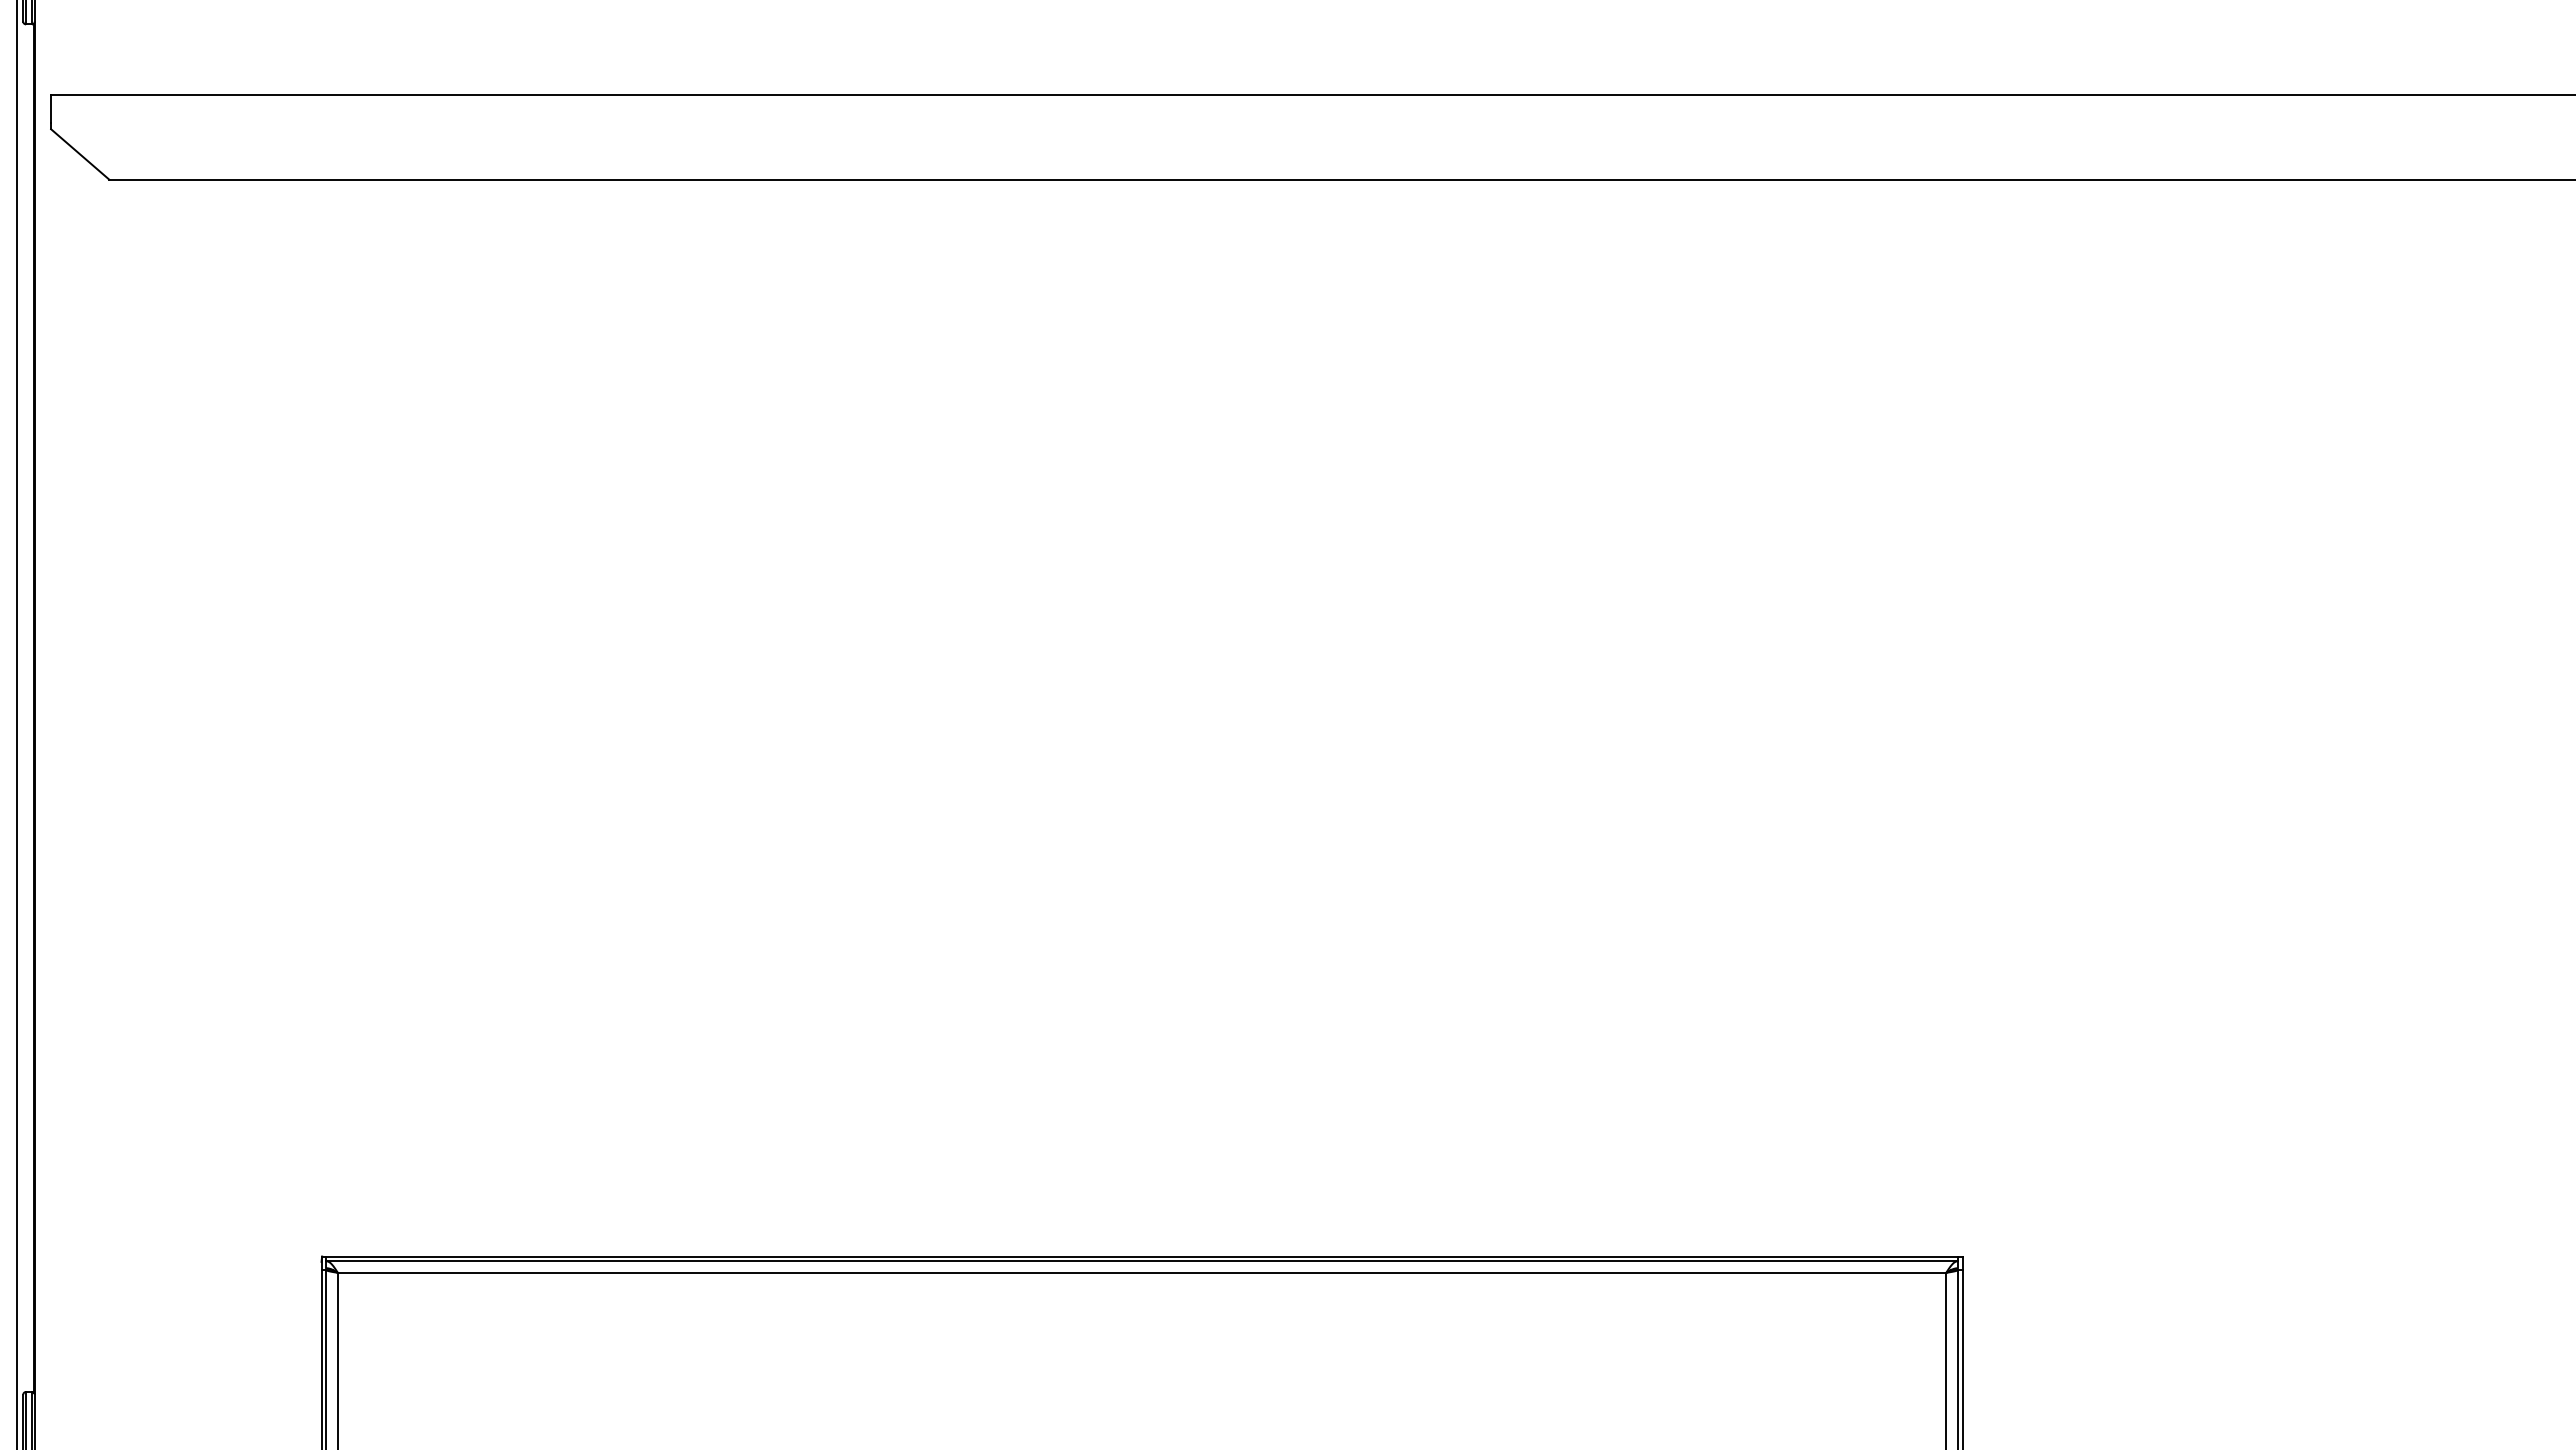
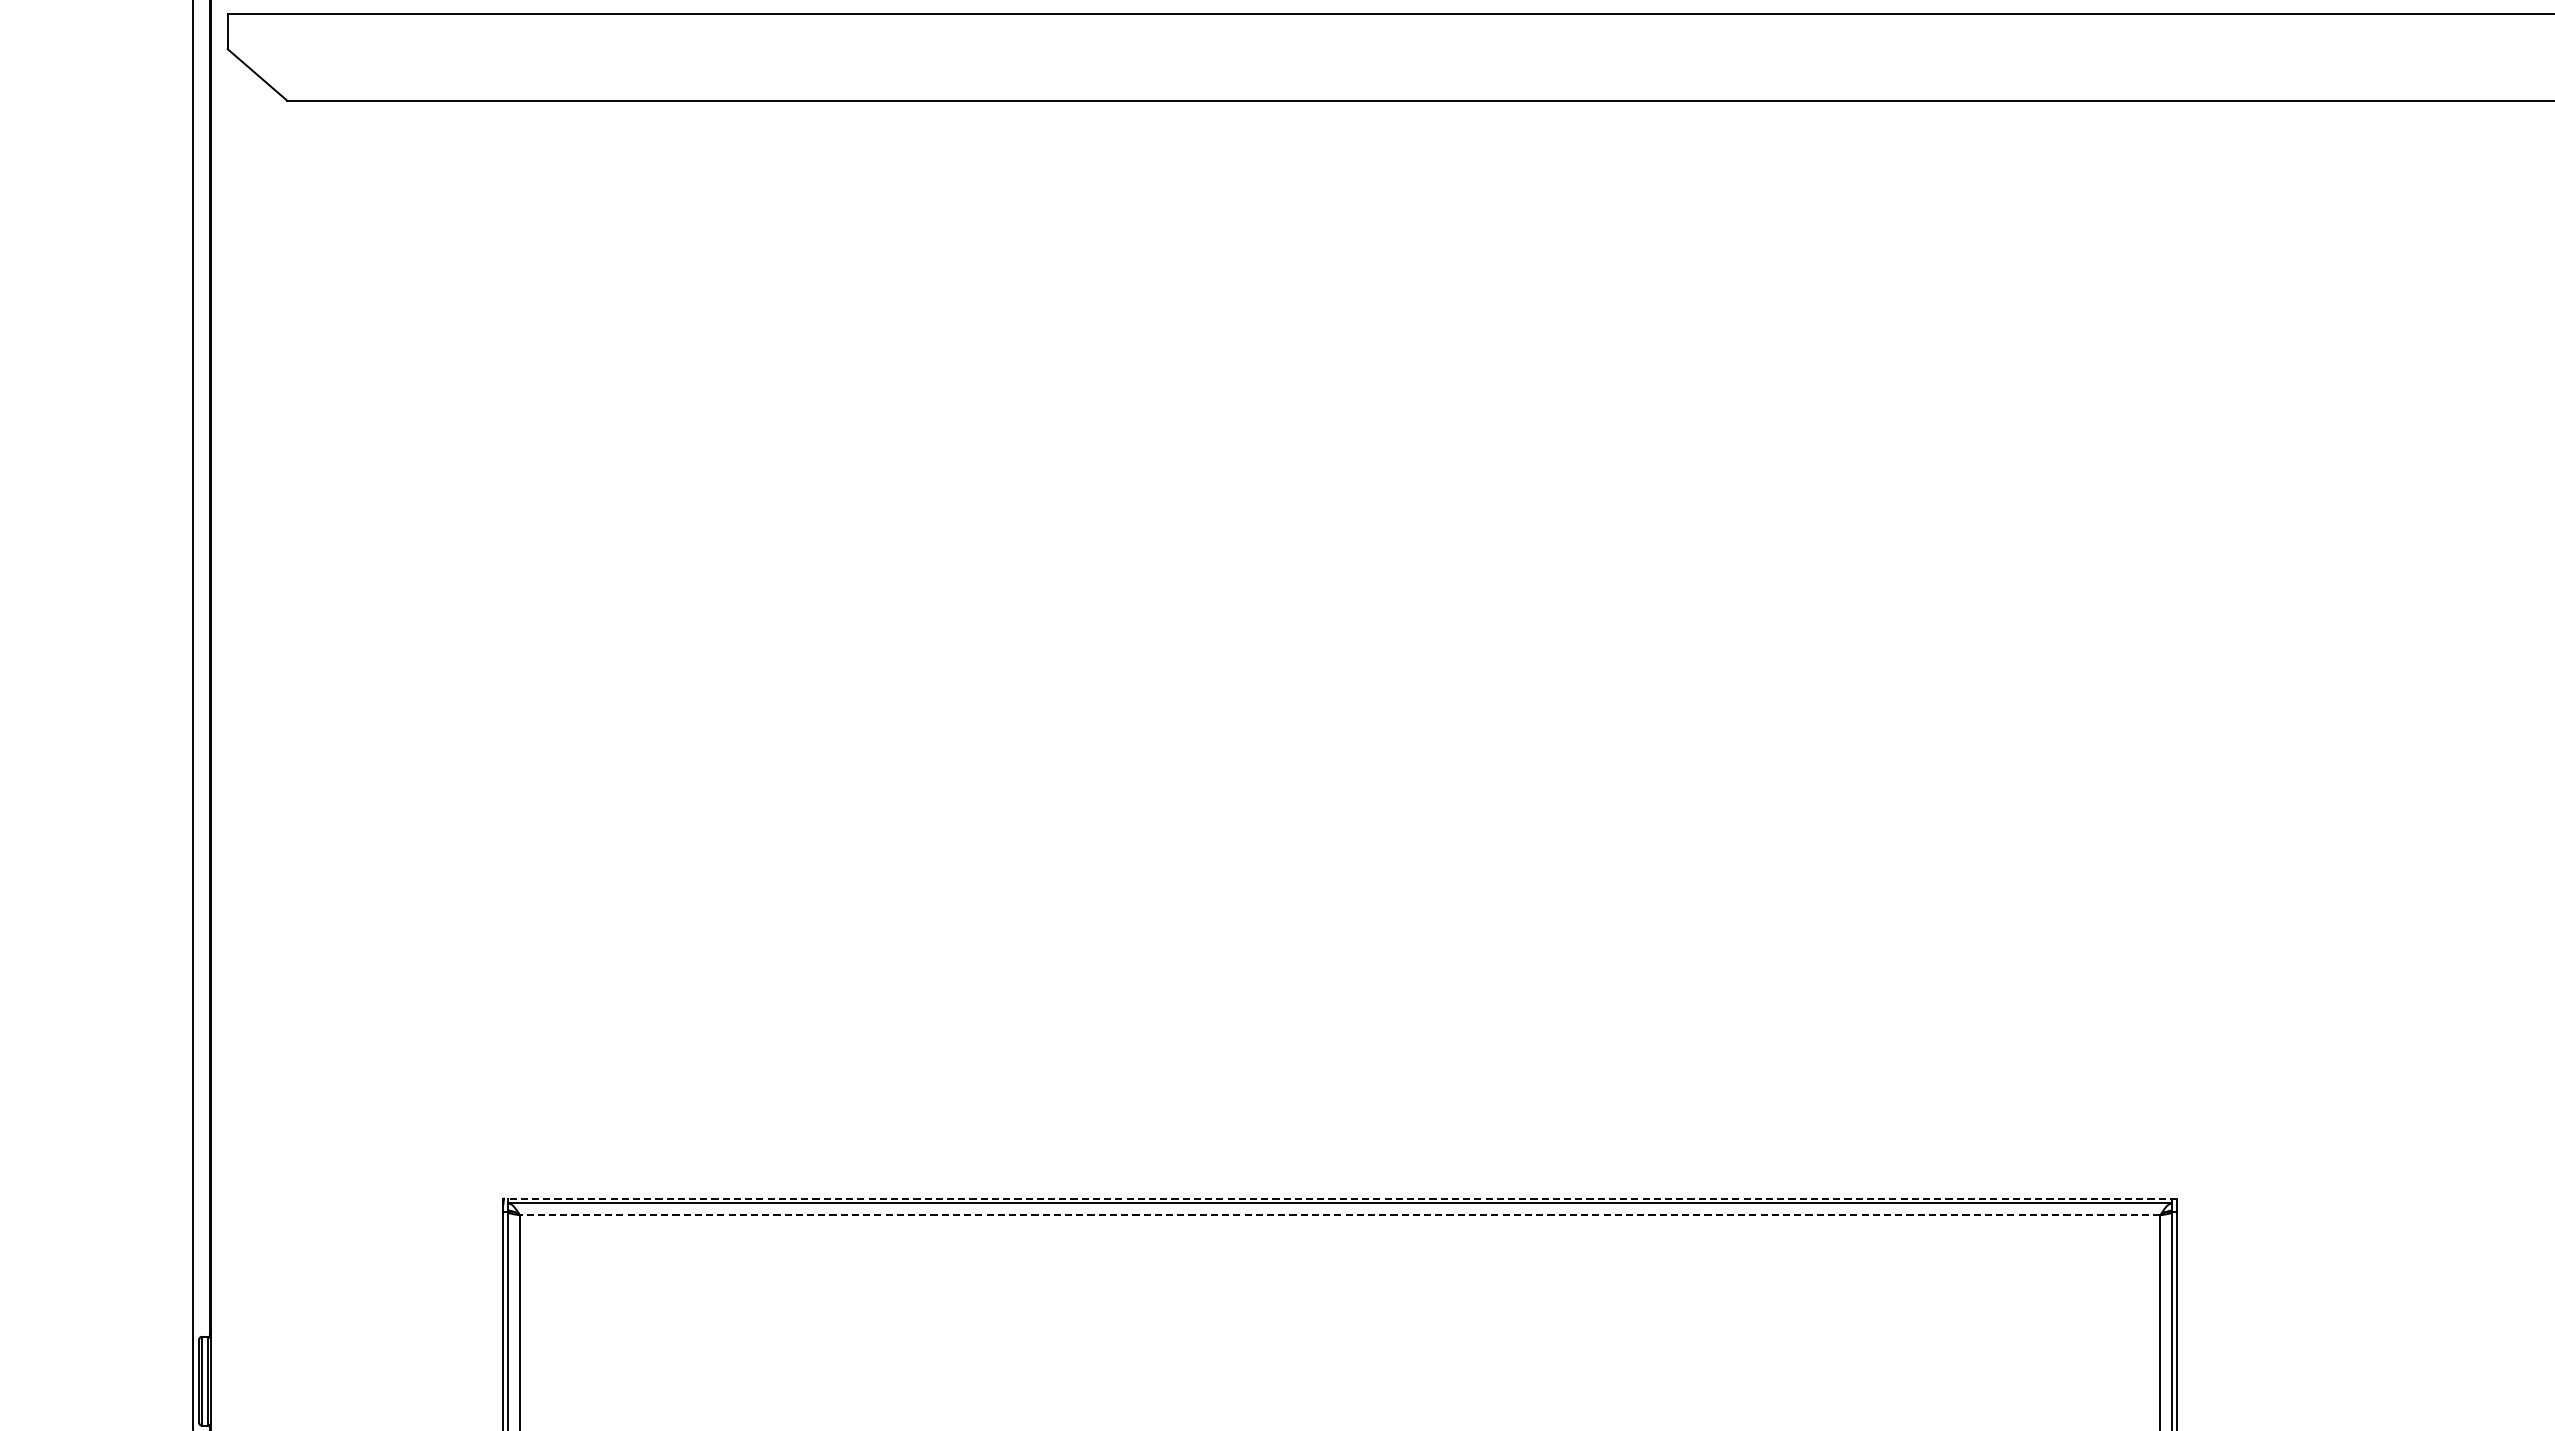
line: (1142, 1256) -> (1340, 1198), solid -> dashed
line: (1141, 1272) -> (1339, 1214), solid -> dashed

